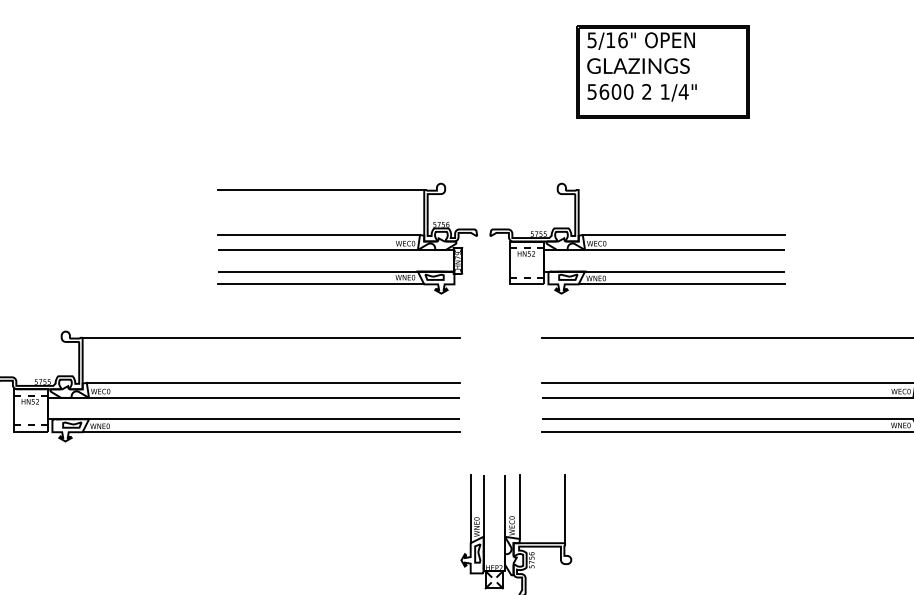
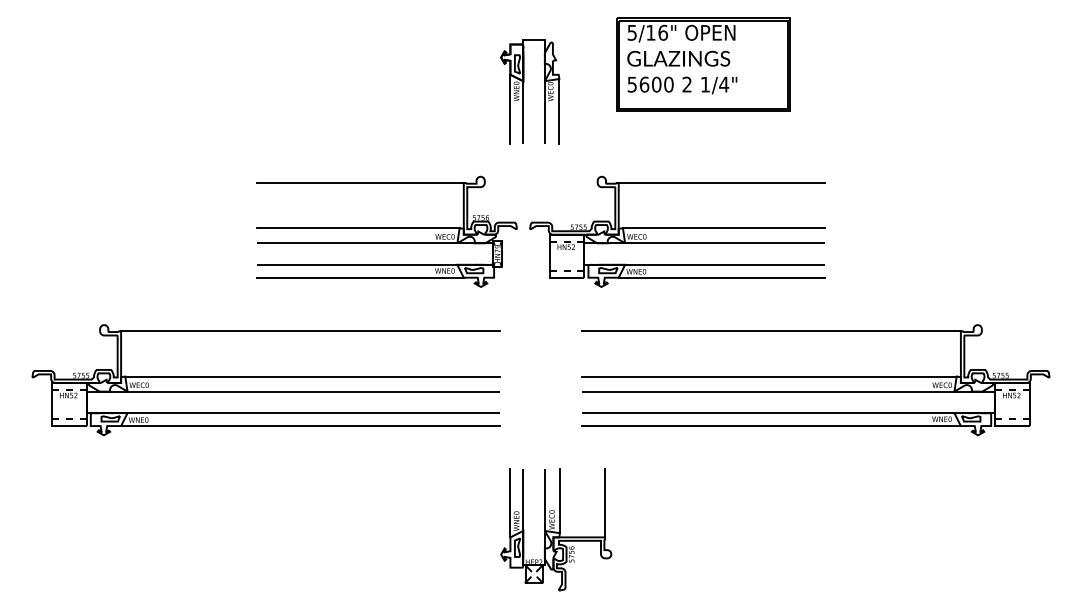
part: (483, 98) -> (523, 91), added
line: (681, 190) -> (721, 183), added

